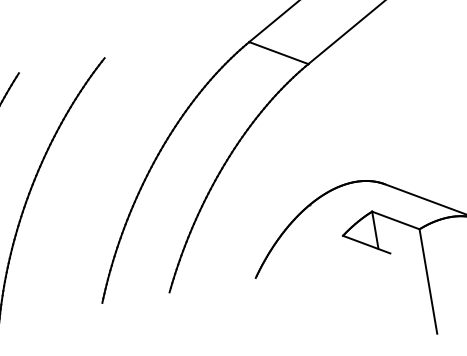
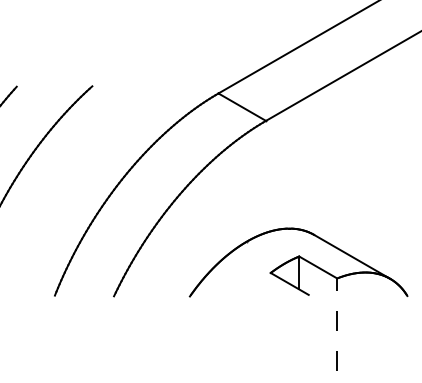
line: (428, 281) -> (337, 324), solid -> dashed

